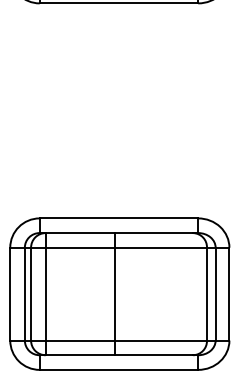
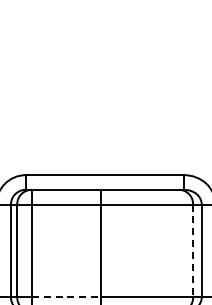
line: (206, 294) -> (192, 251), solid -> dashed
line: (80, 340) -> (66, 297), solid -> dashed

